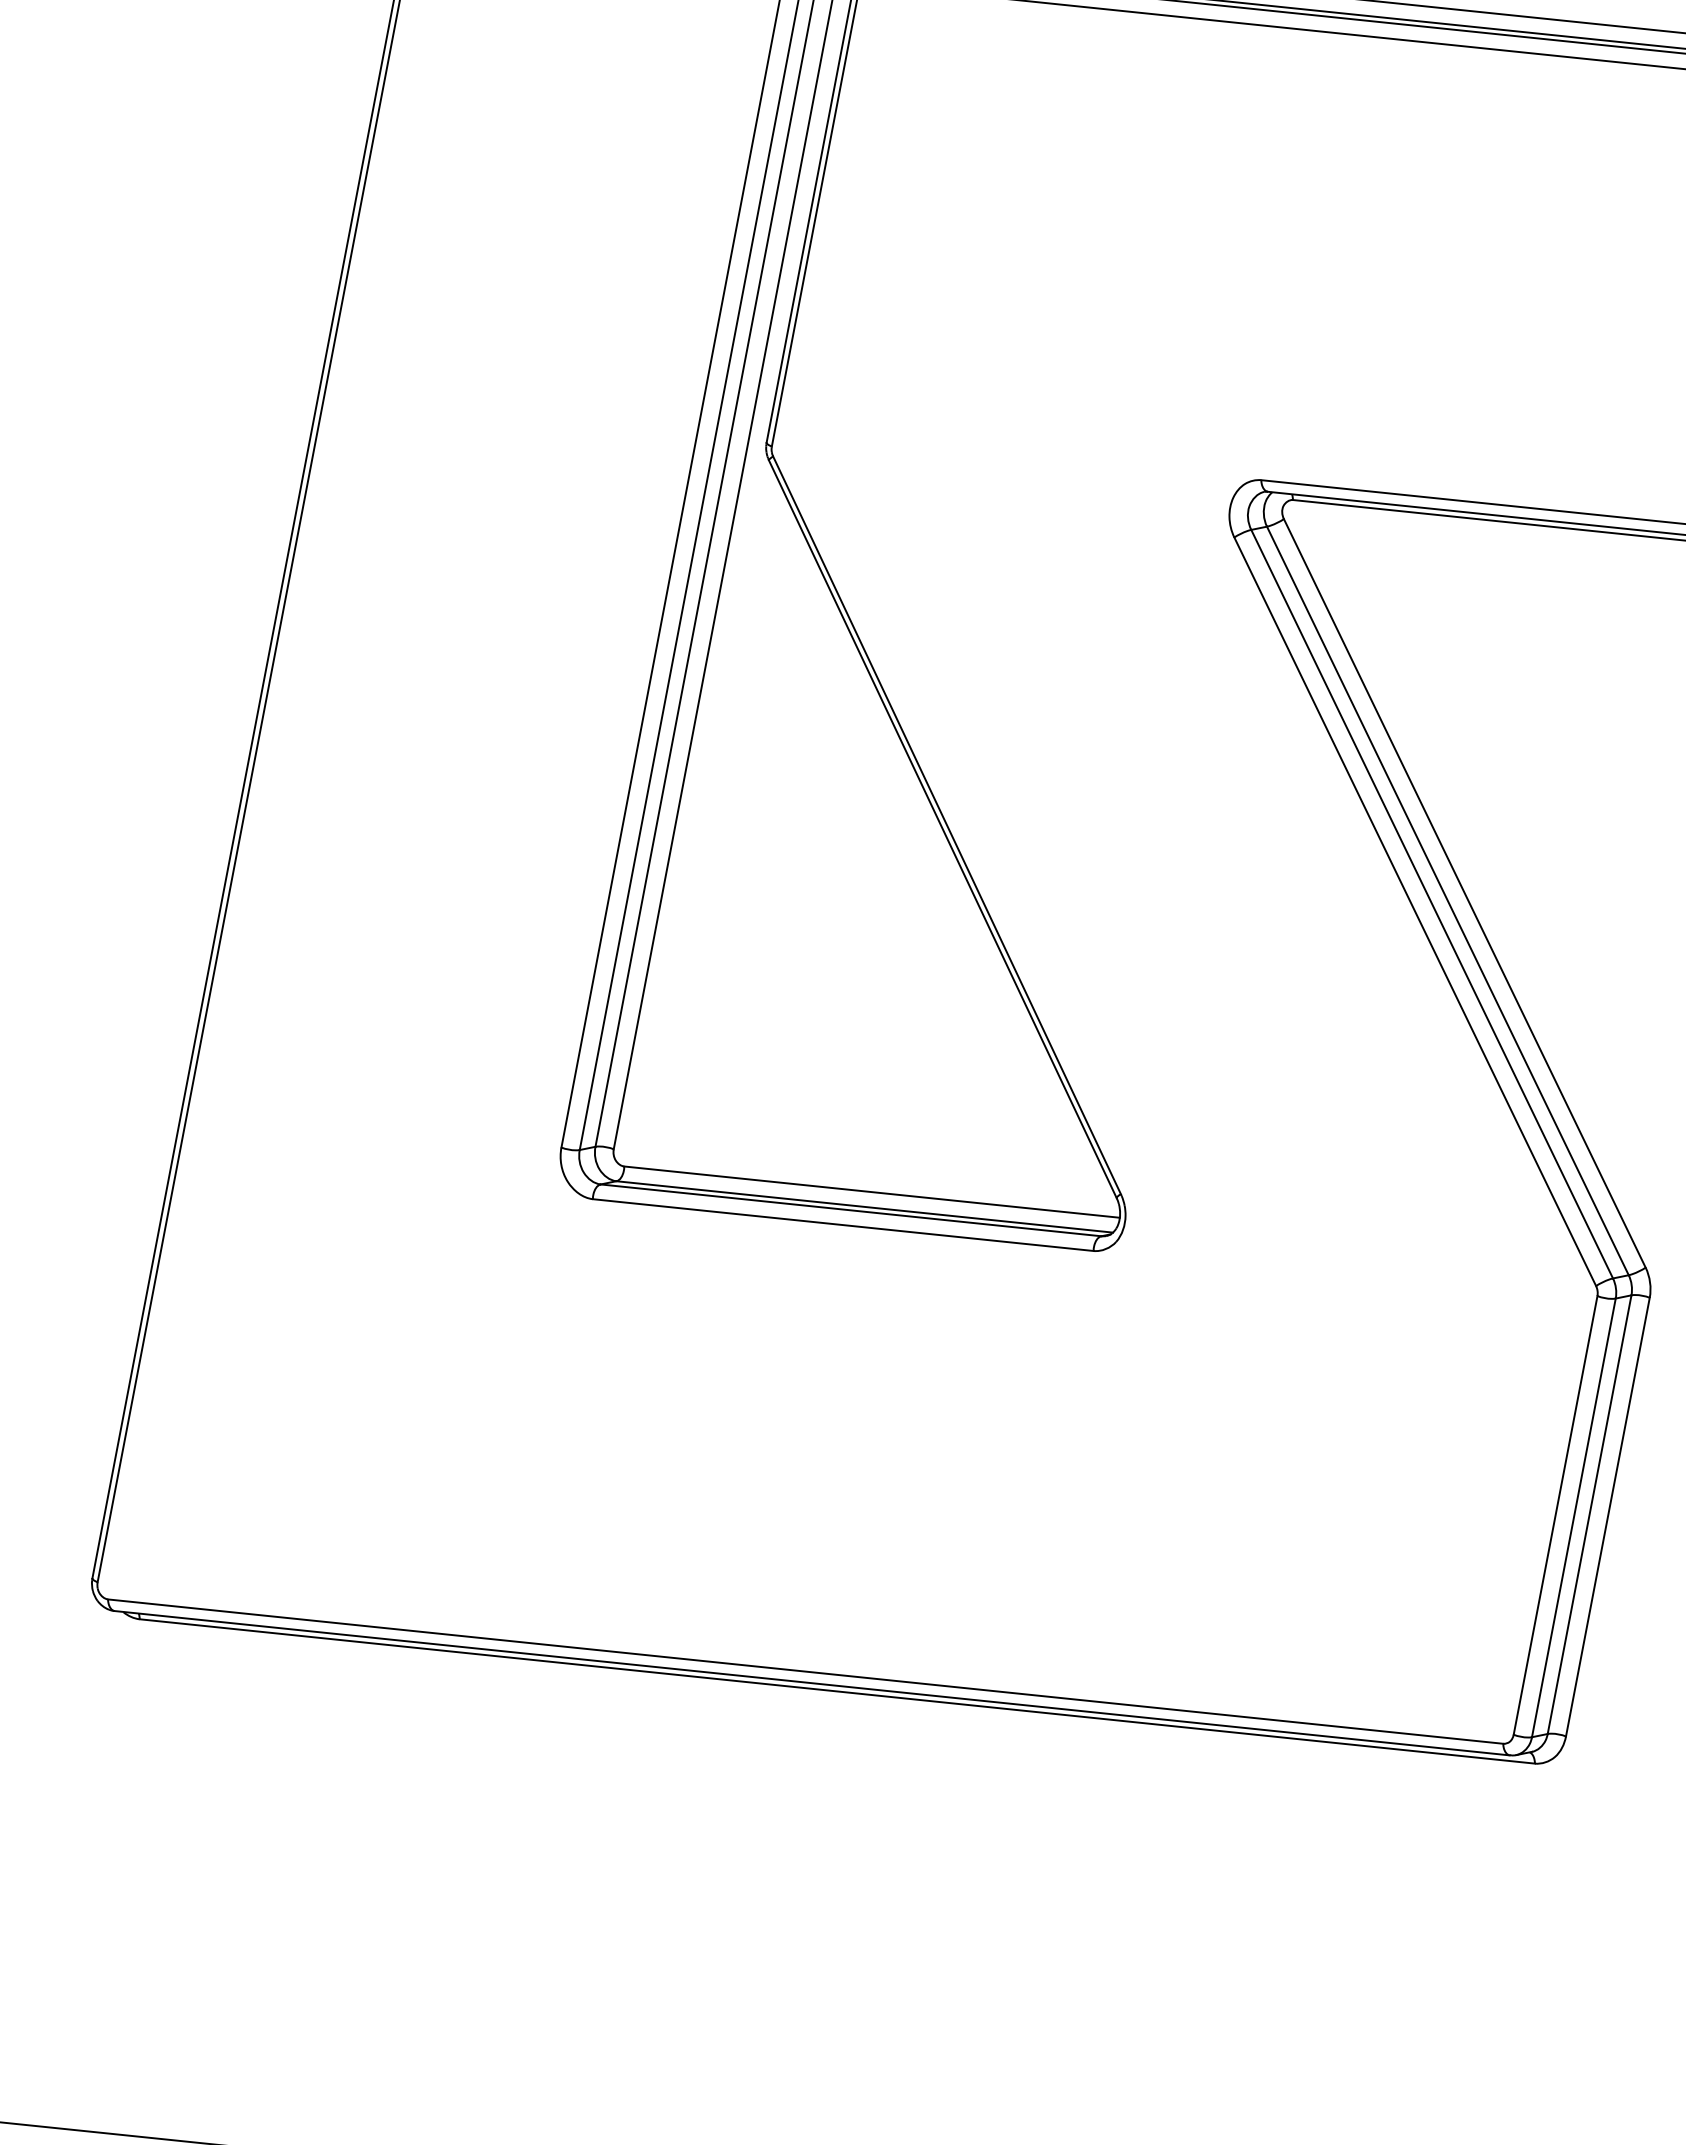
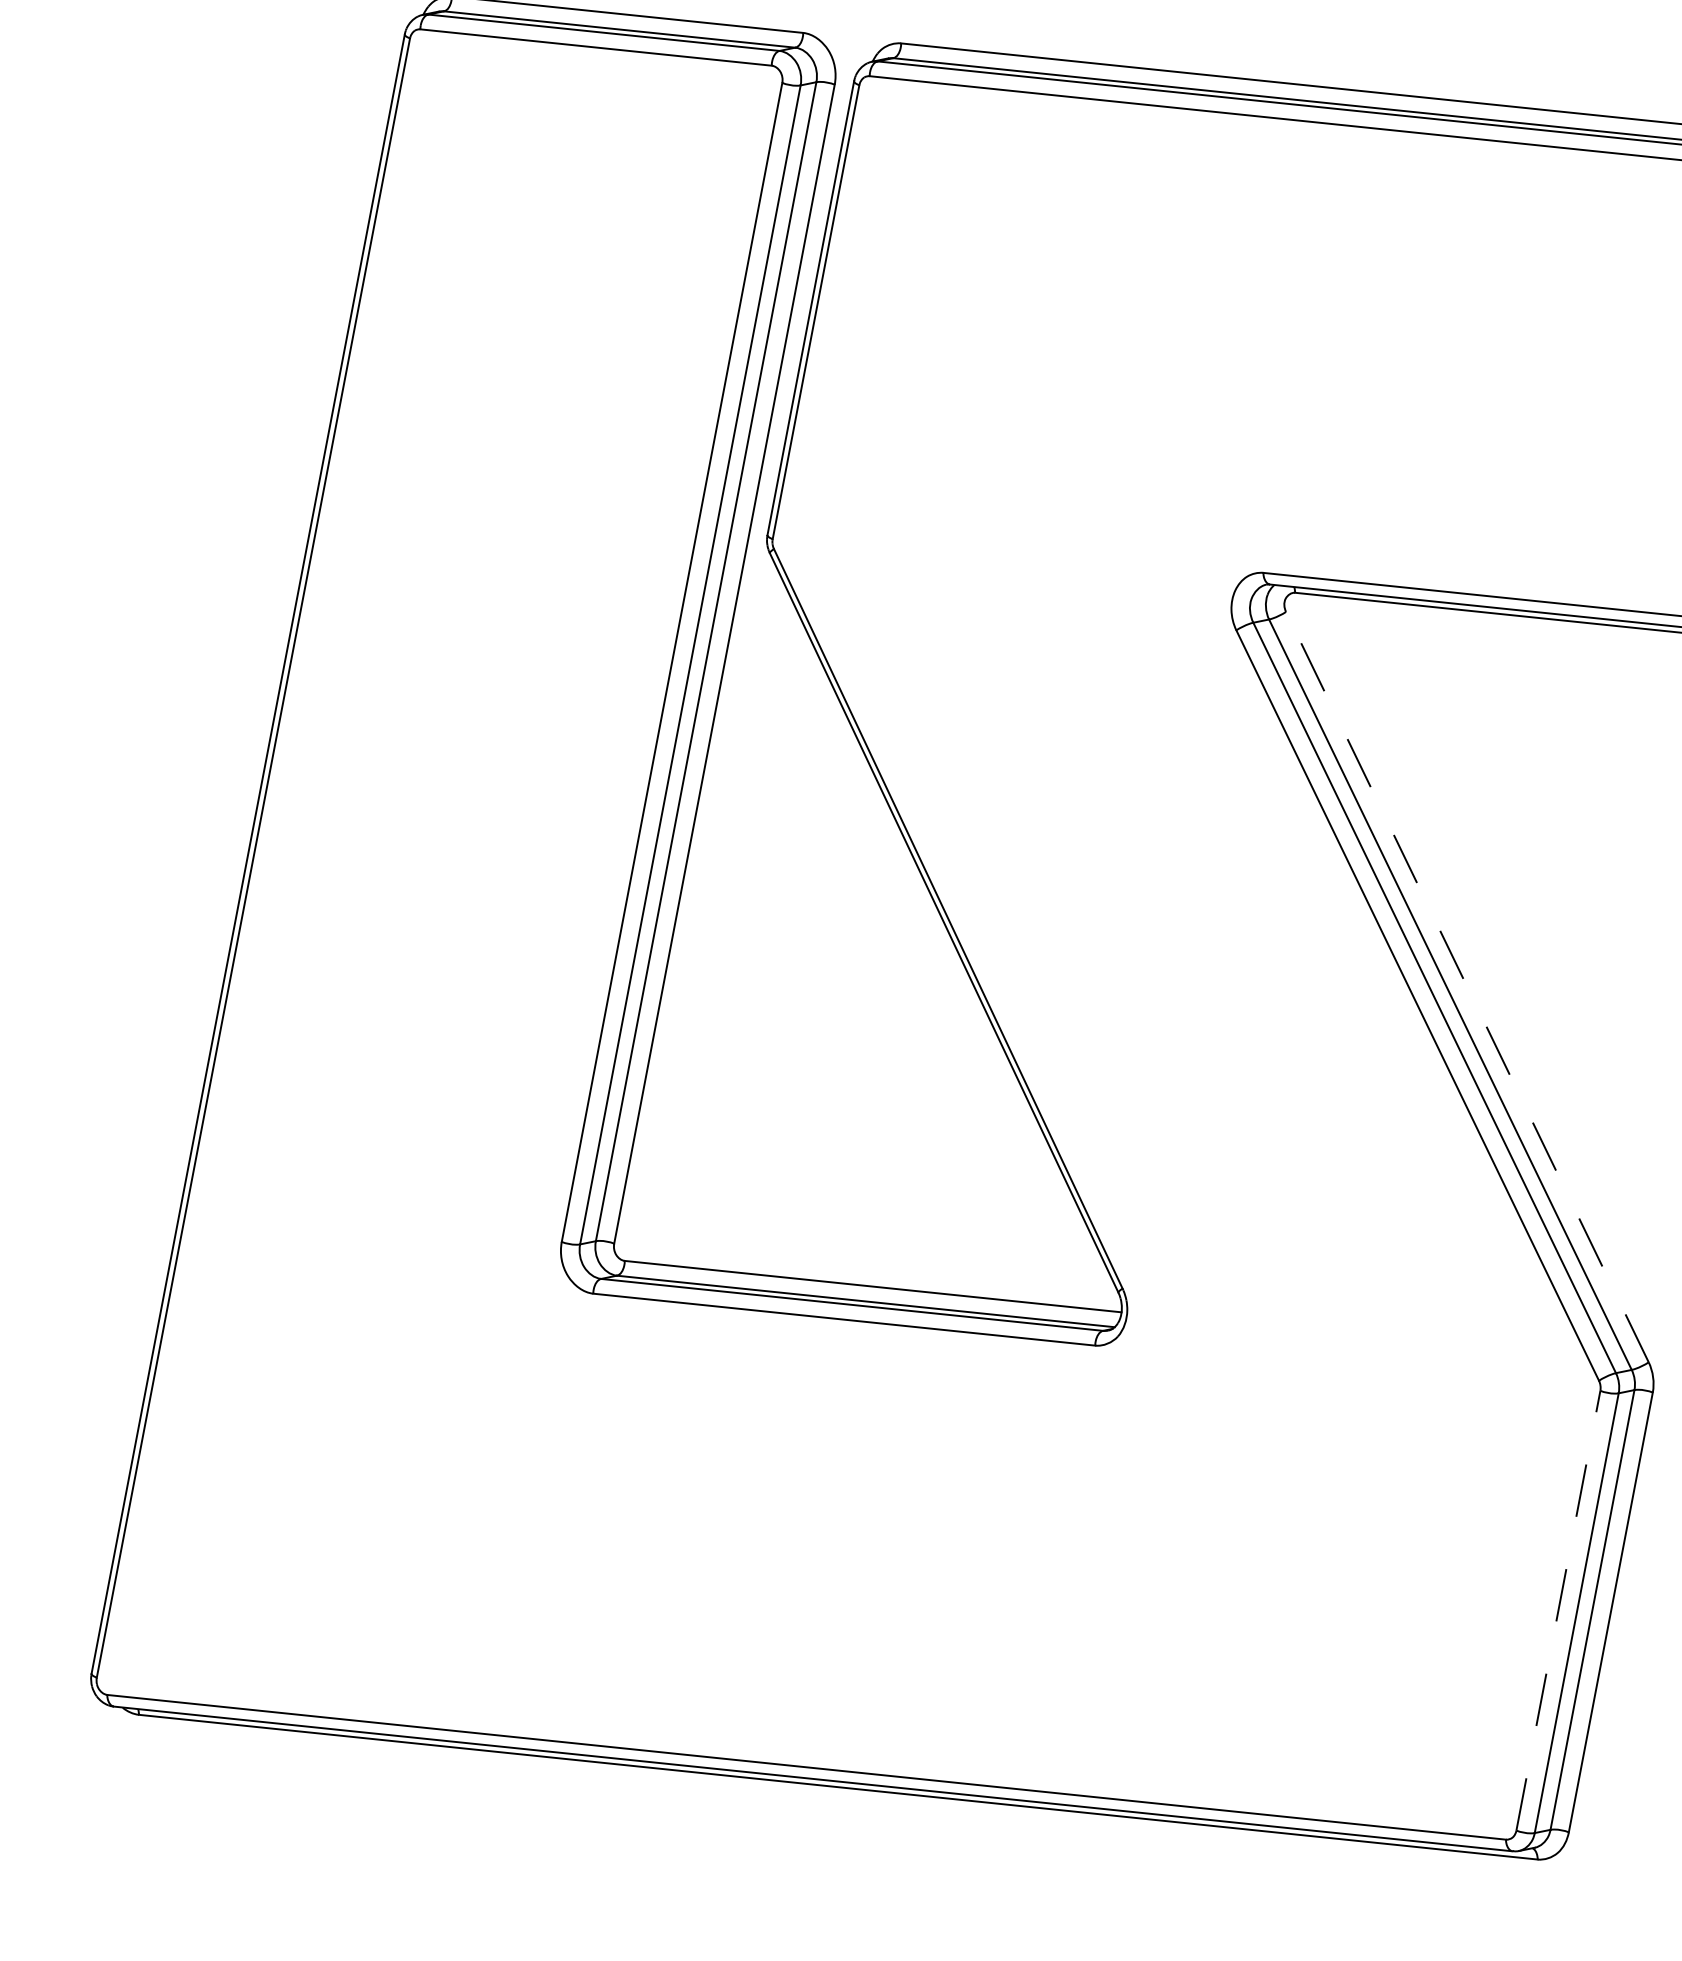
line: (1464, 893) -> (1467, 987), solid -> dashed
line: (1555, 1514) -> (1558, 1609), solid -> dashed

